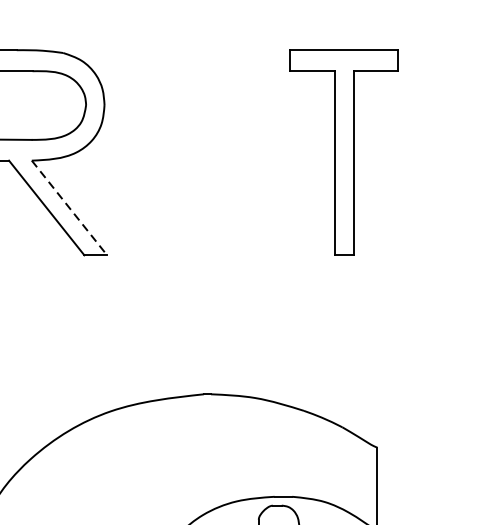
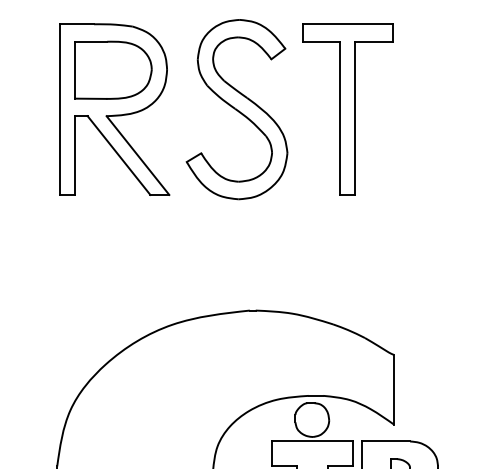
part: (187, 152) -> (236, 109), added
part: (344, 152) -> (347, 109), moved
line: (70, 207) -> (138, 155), dashed -> solid

